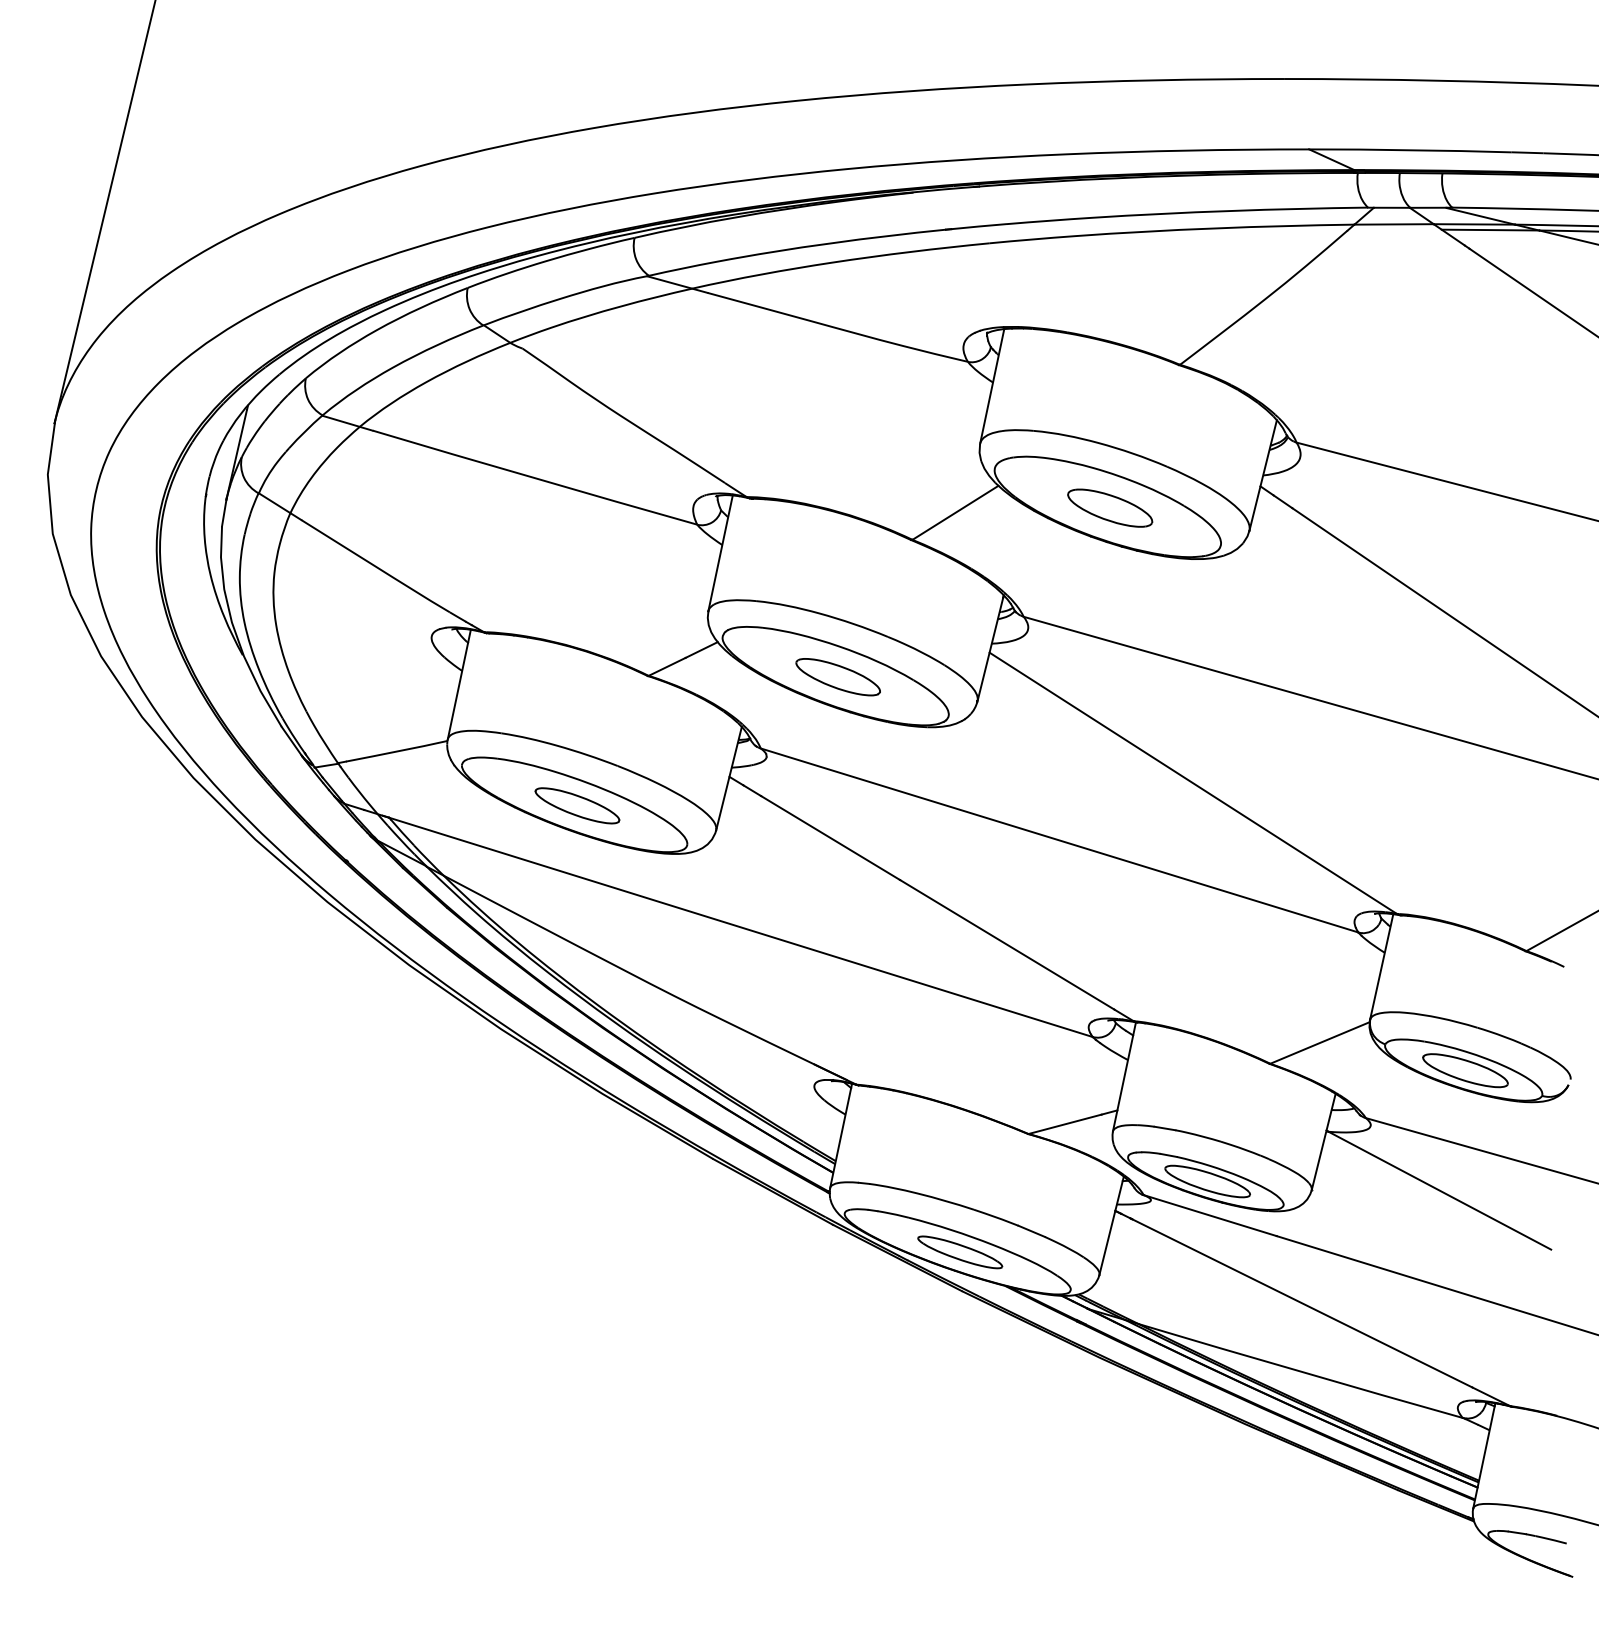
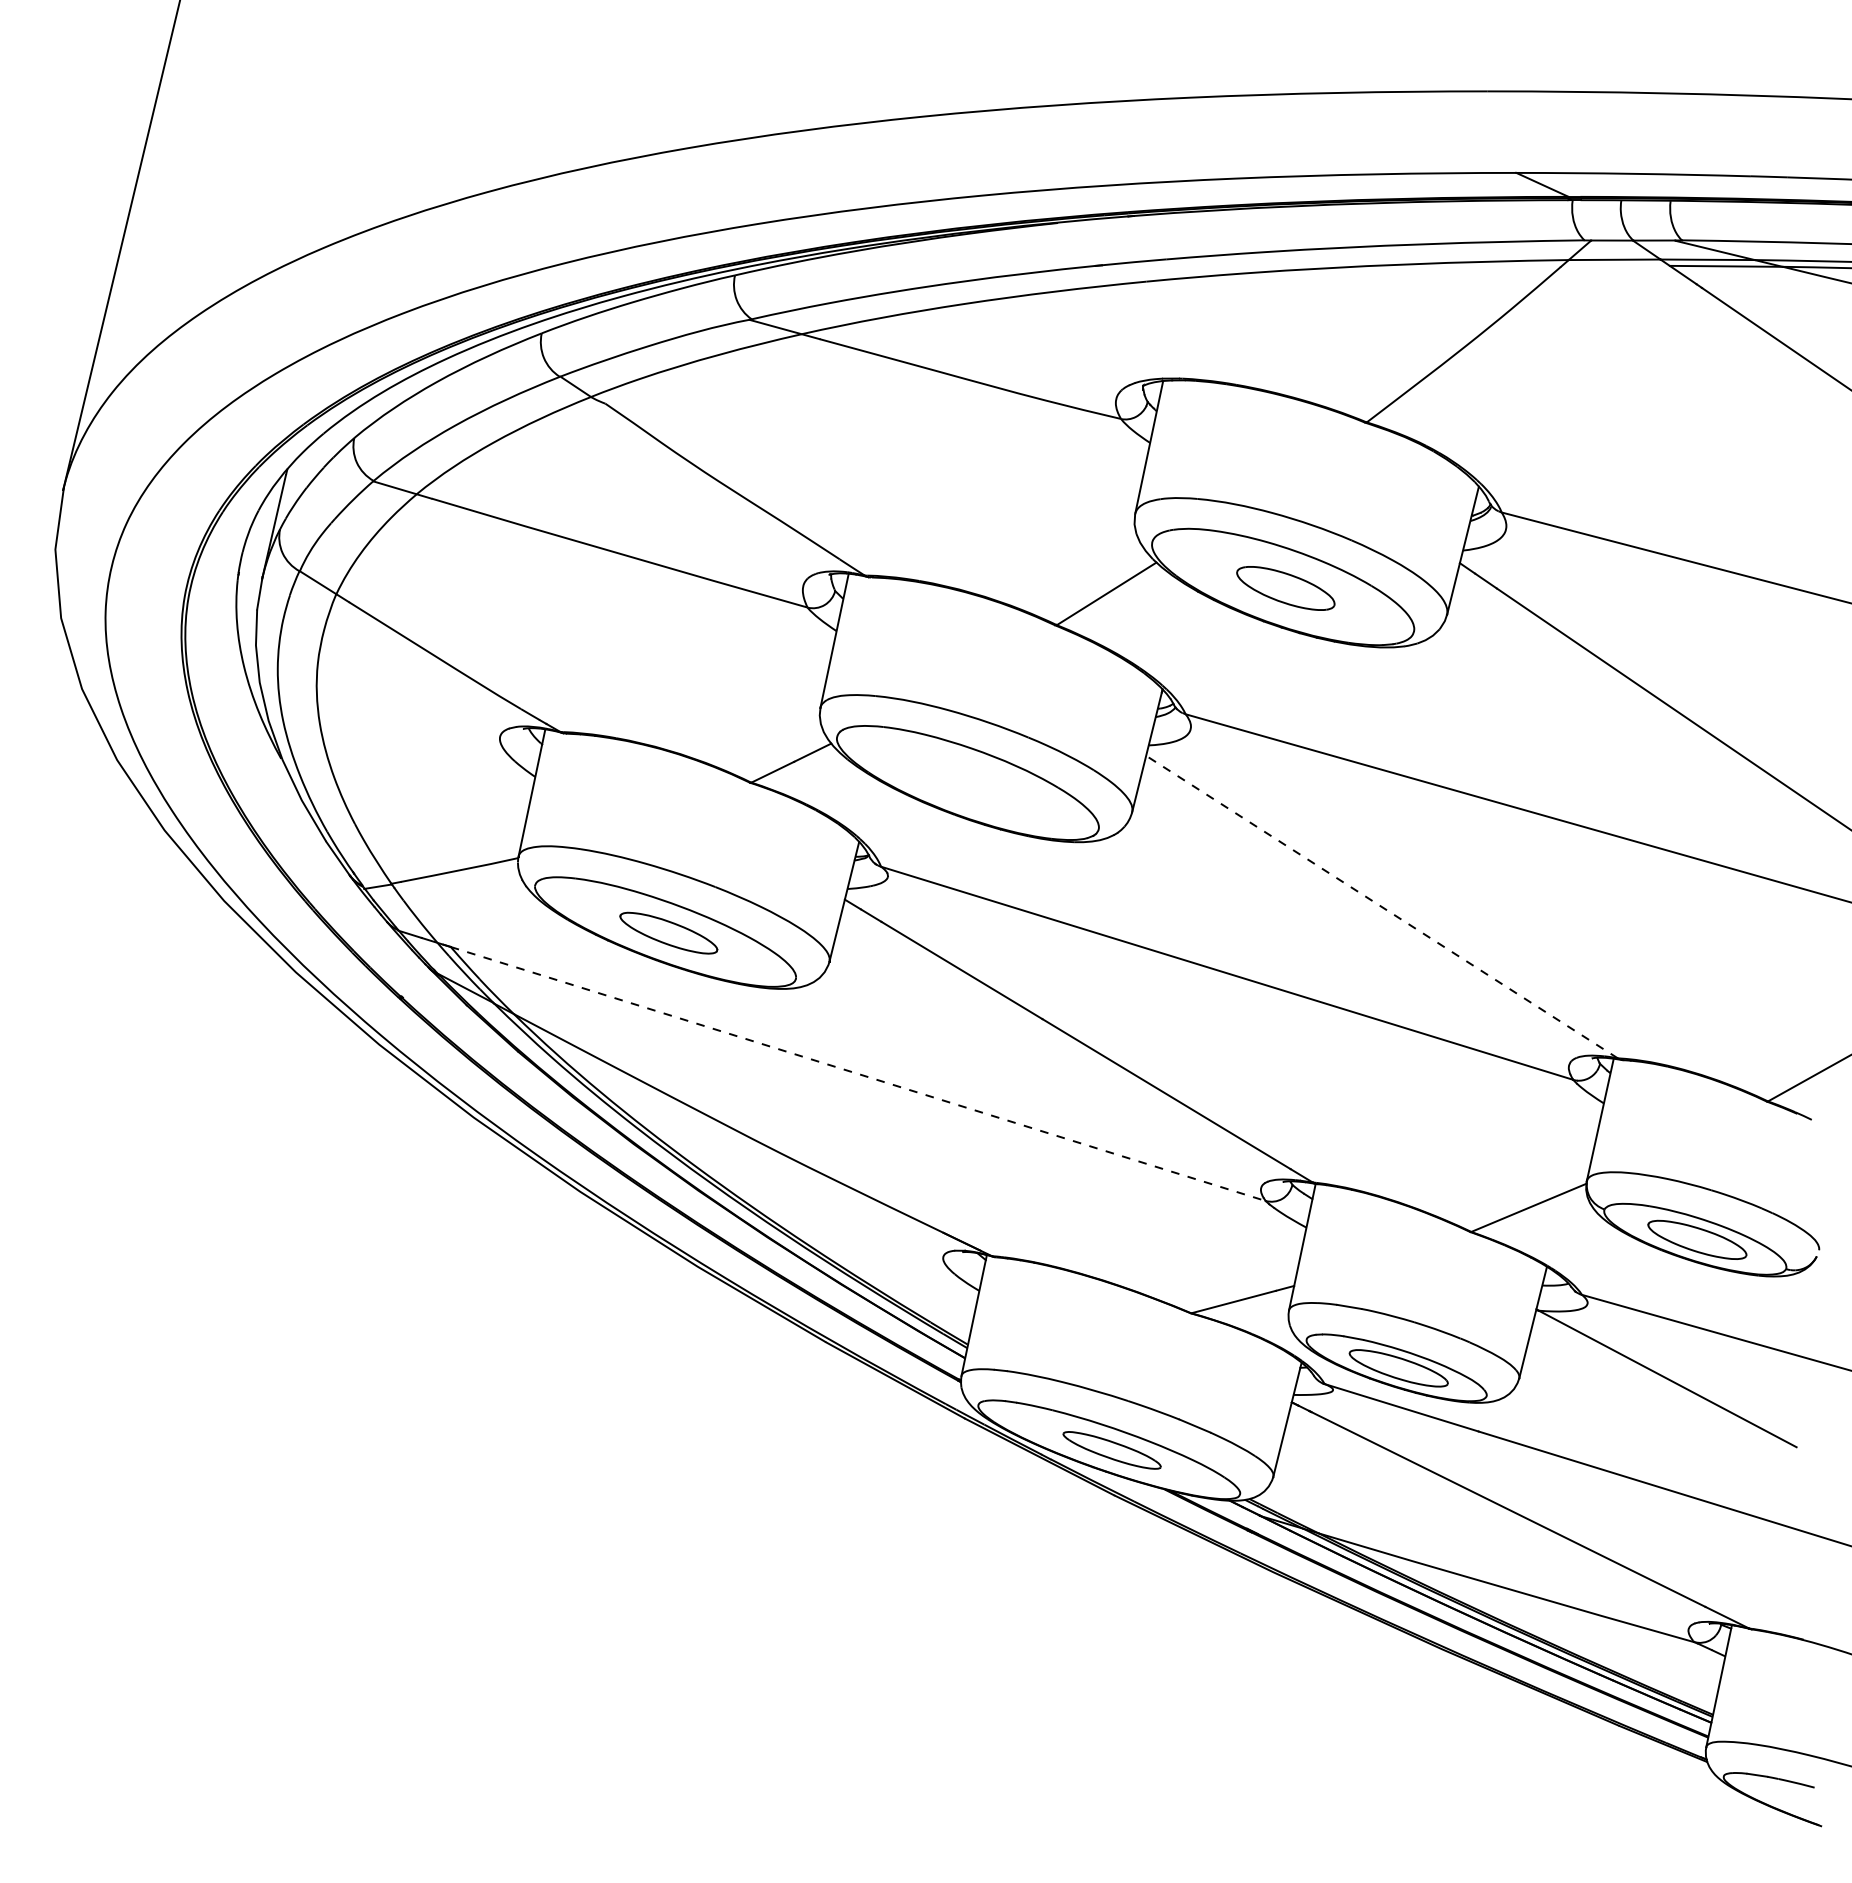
part: (837, 677) -> (970, 784), removed
line: (1192, 782) -> (1381, 906), solid -> dashed
line: (741, 926) -> (858, 1073), solid -> dashed

